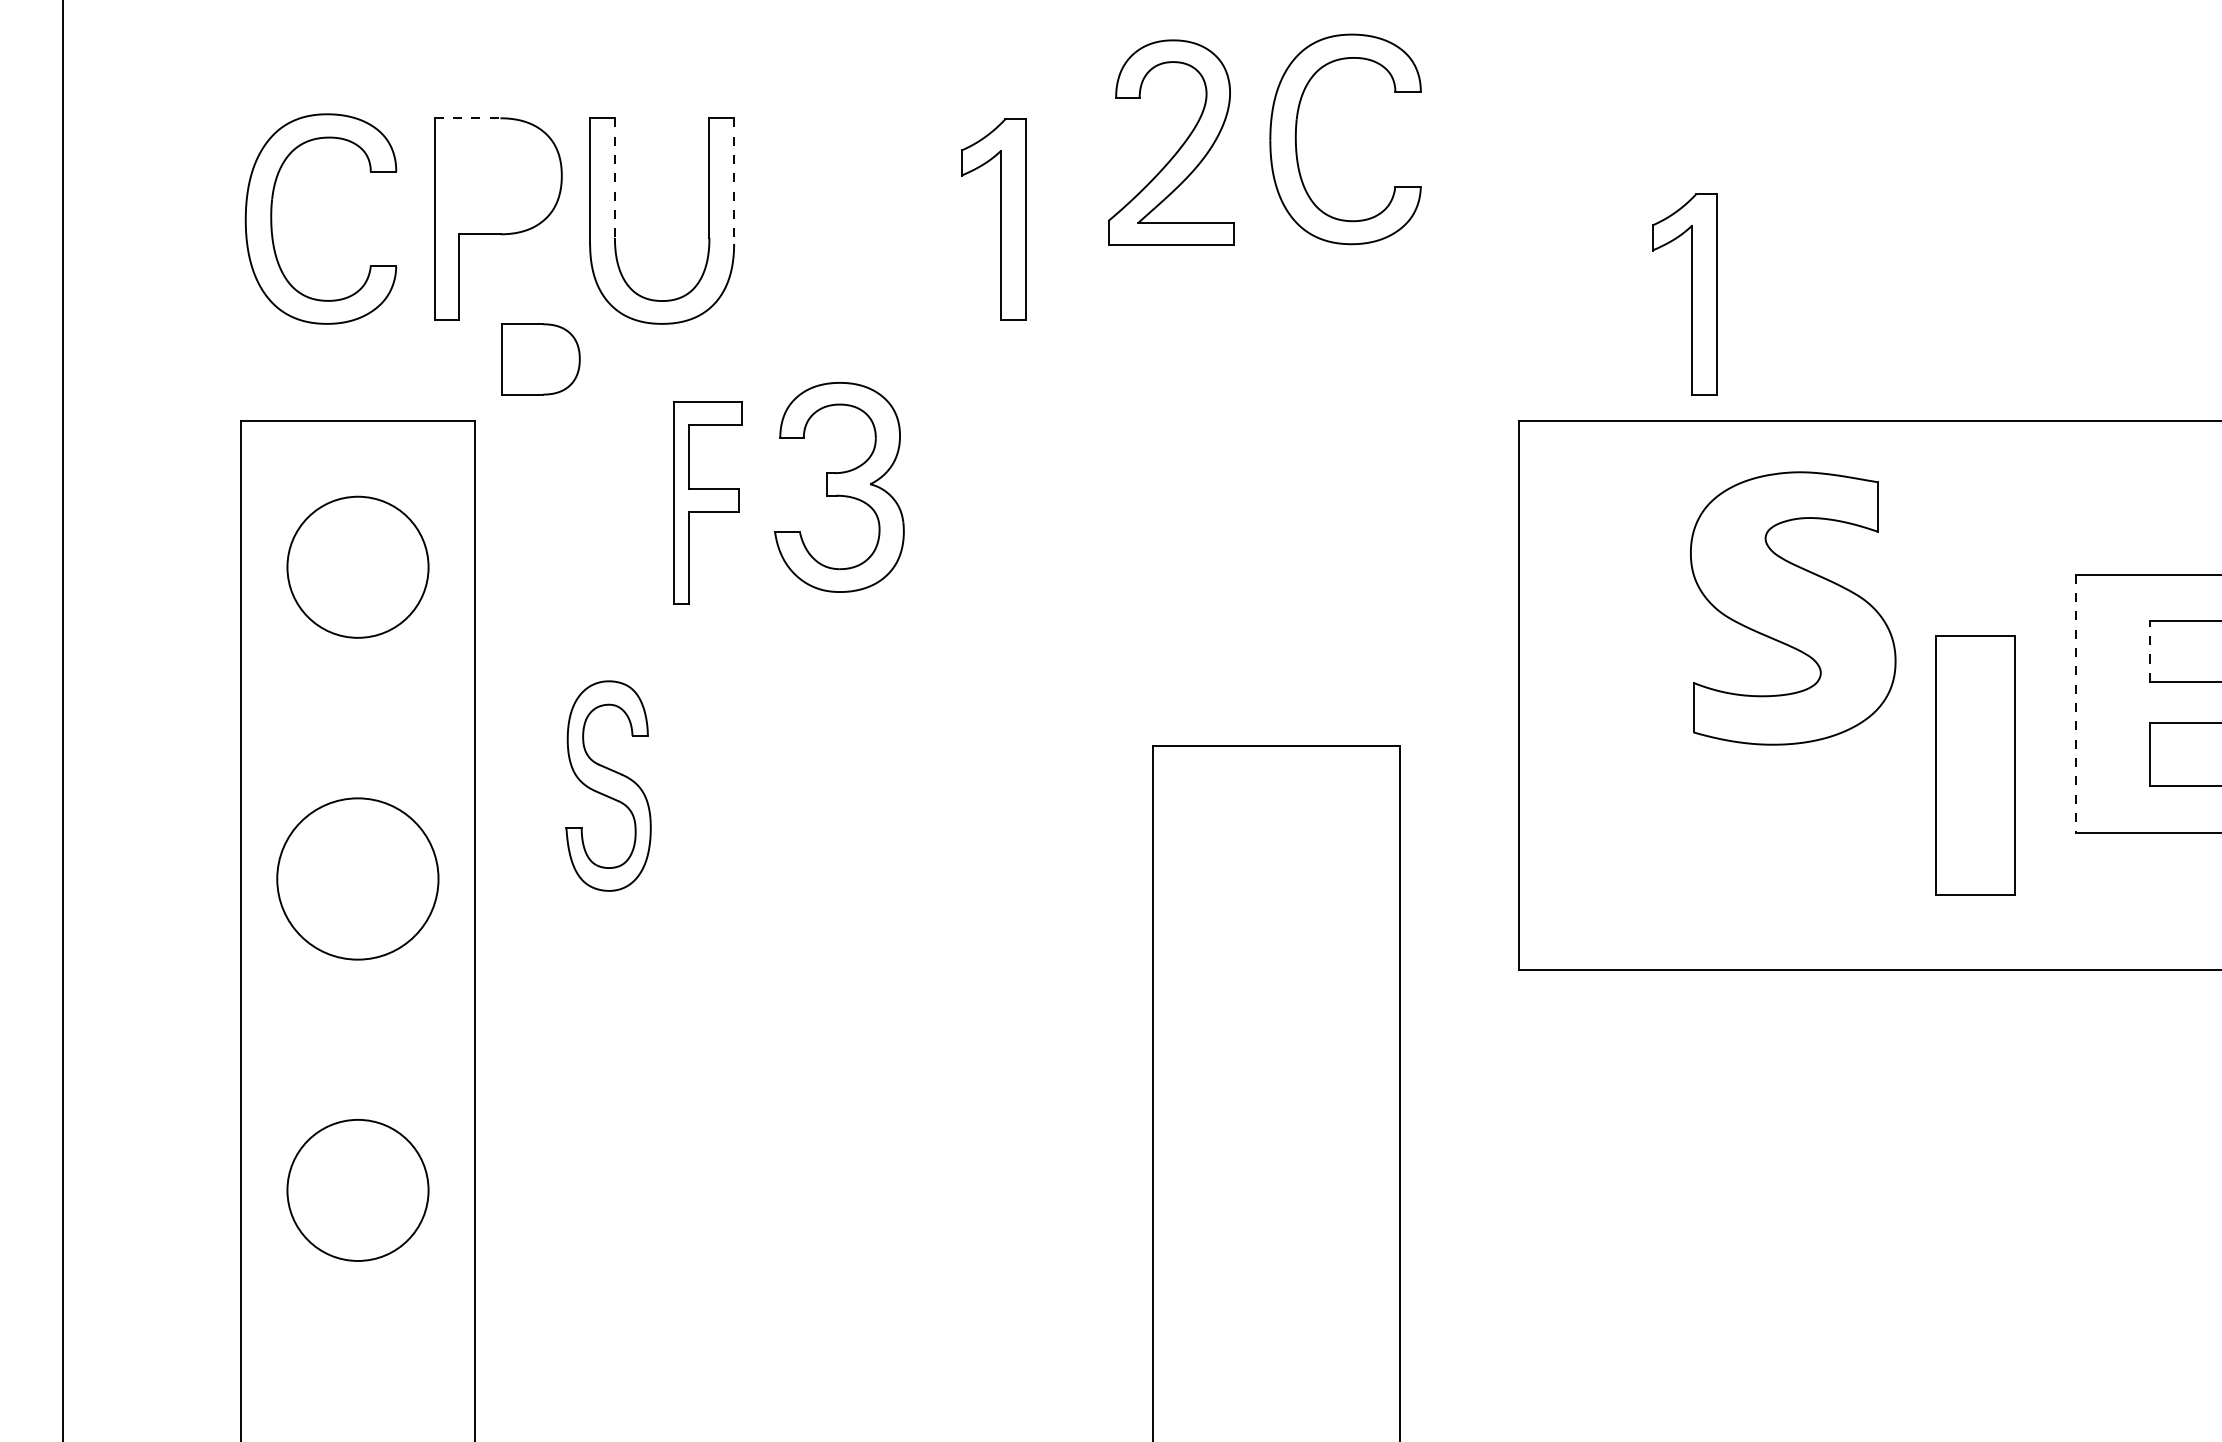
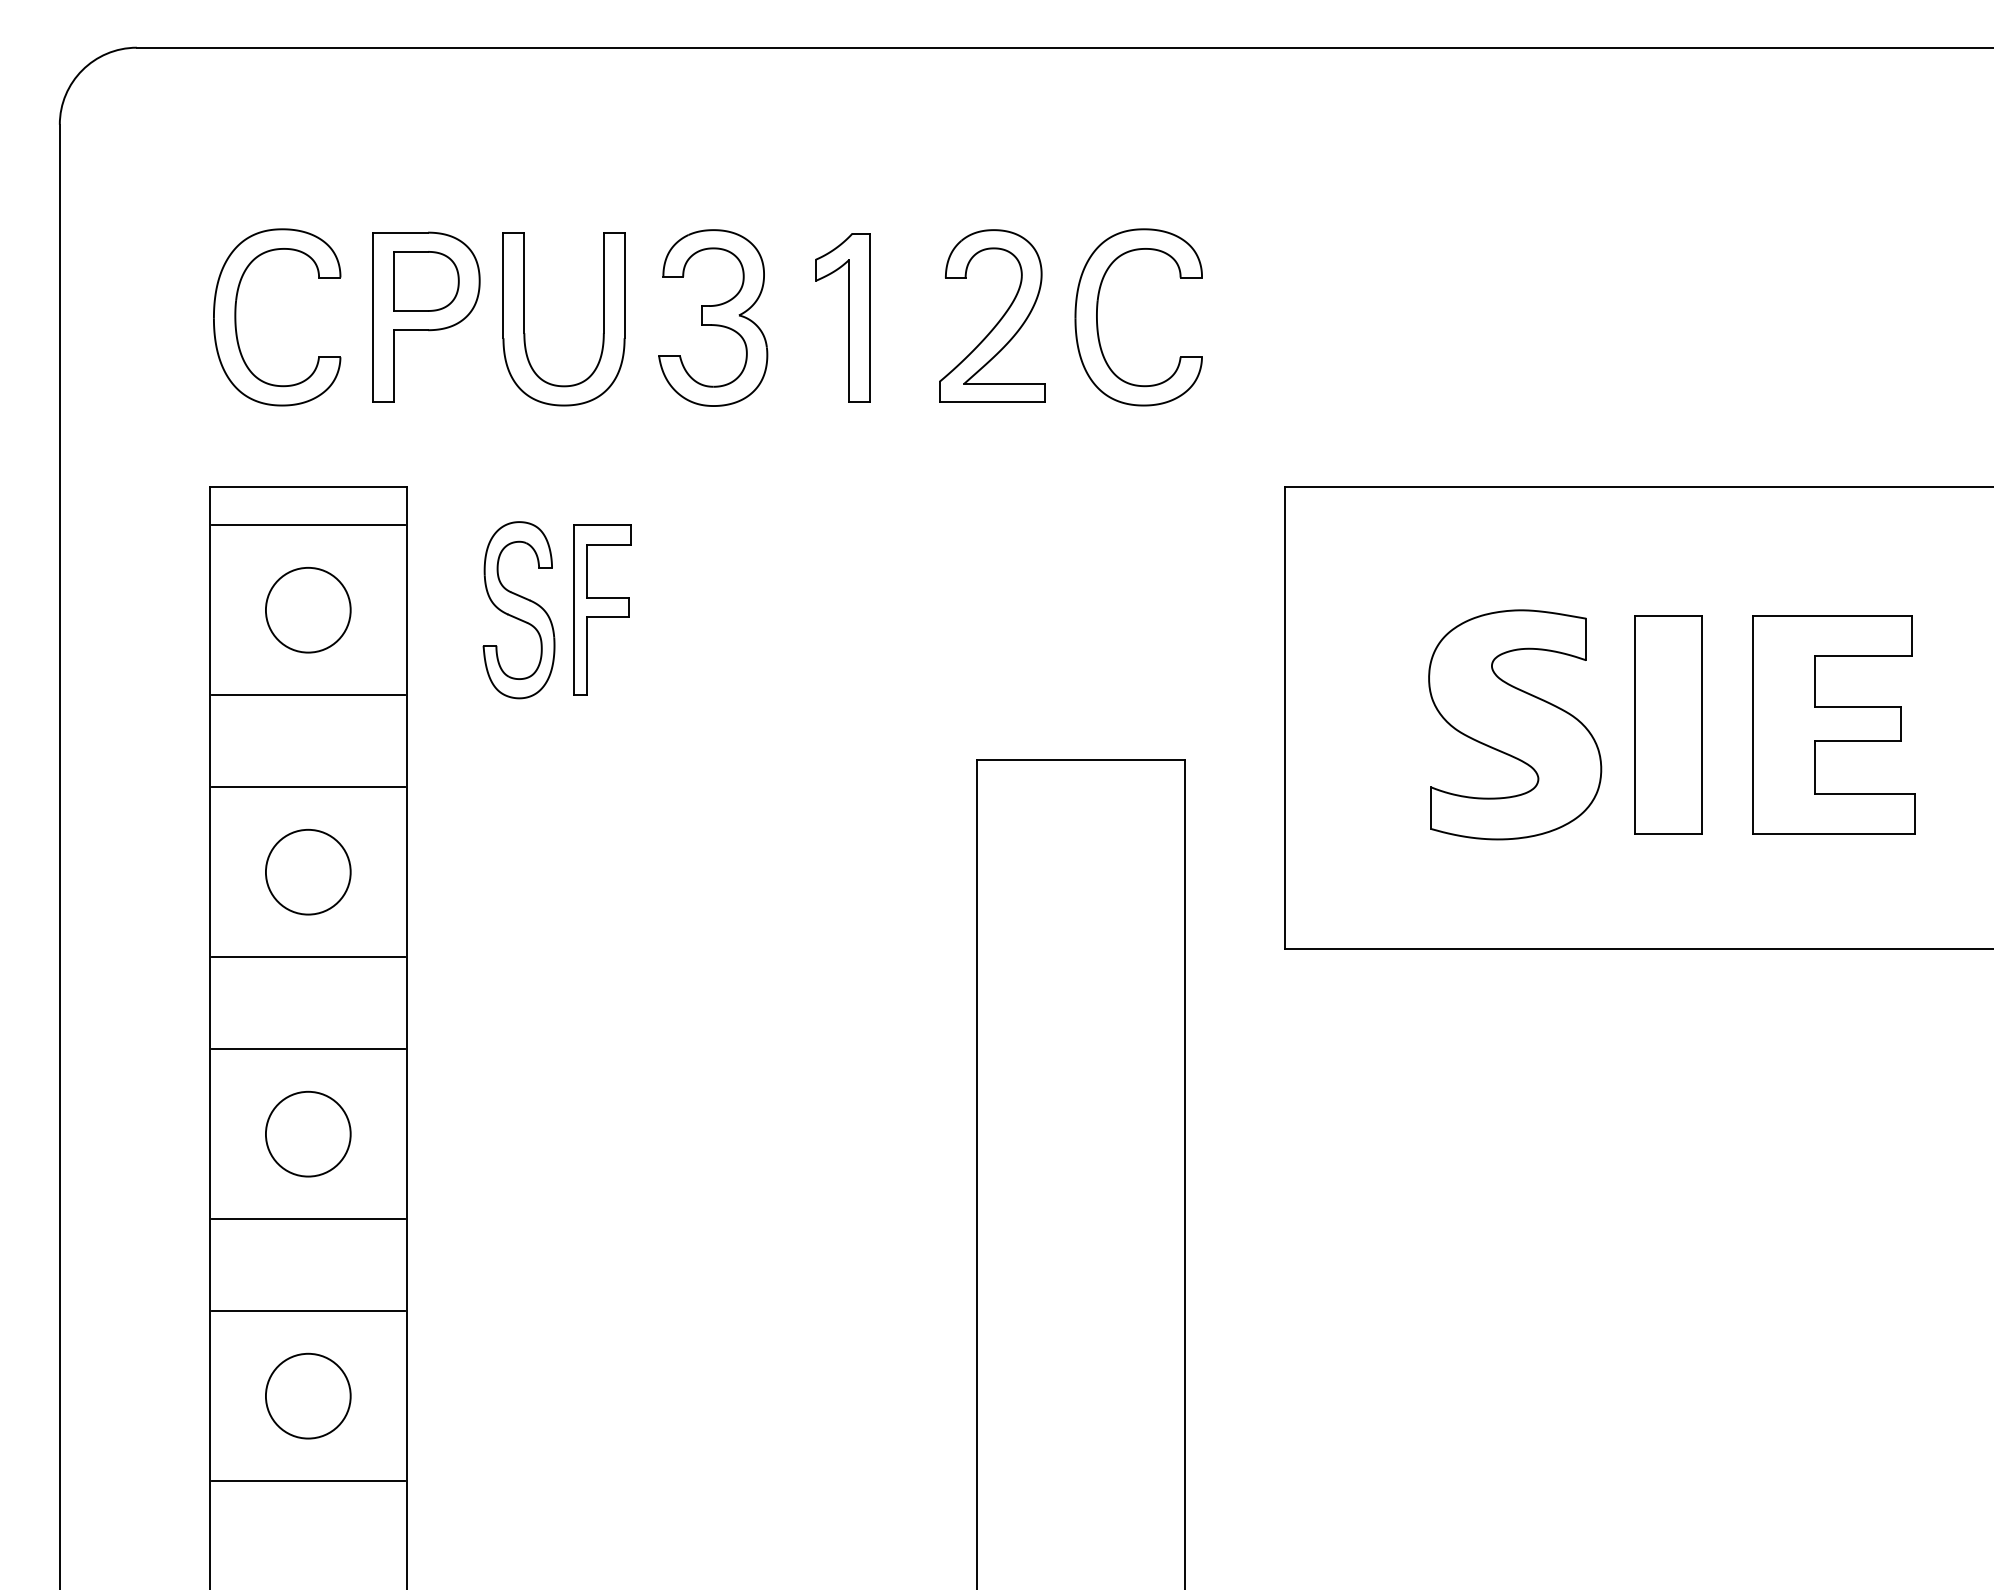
line: (467, 118) -> (400, 232), dashed -> solid
part: (1178, 147) -> (998, 320), moved
part: (1297, 149) -> (1098, 325), moved
line: (615, 178) -> (524, 283), dashed -> solid
line: (734, 181) -> (624, 285), dashed -> solid
part: (1684, 294) -> (1423, 380), removed
part: (541, 359) -> (426, 281), moved
line: (358, 466) -> (308, 525), added
part: (839, 486) -> (713, 317), moved
part: (707, 502) -> (602, 609), moved
circle: (357, 566) -> (307, 609), size x0.71
part: (1793, 608) -> (1515, 724), moved
line: (2150, 650) -> (1815, 680), dashed -> solid
line: (358, 667) -> (308, 694), added
line: (2075, 704) -> (1752, 725), dashed -> solid
part: (1975, 765) -> (1668, 724), moved
line: (358, 778) -> (308, 787), added
part: (607, 786) -> (518, 610), moved
circle: (358, 878) -> (308, 871), size x0.62
line: (358, 979) -> (308, 956), added
line: (358, 1089) -> (308, 1049), added
circle: (357, 1189) -> (307, 1133), size x0.71
line: (358, 1290) -> (308, 1218), added
line: (358, 1401) -> (308, 1311), added

